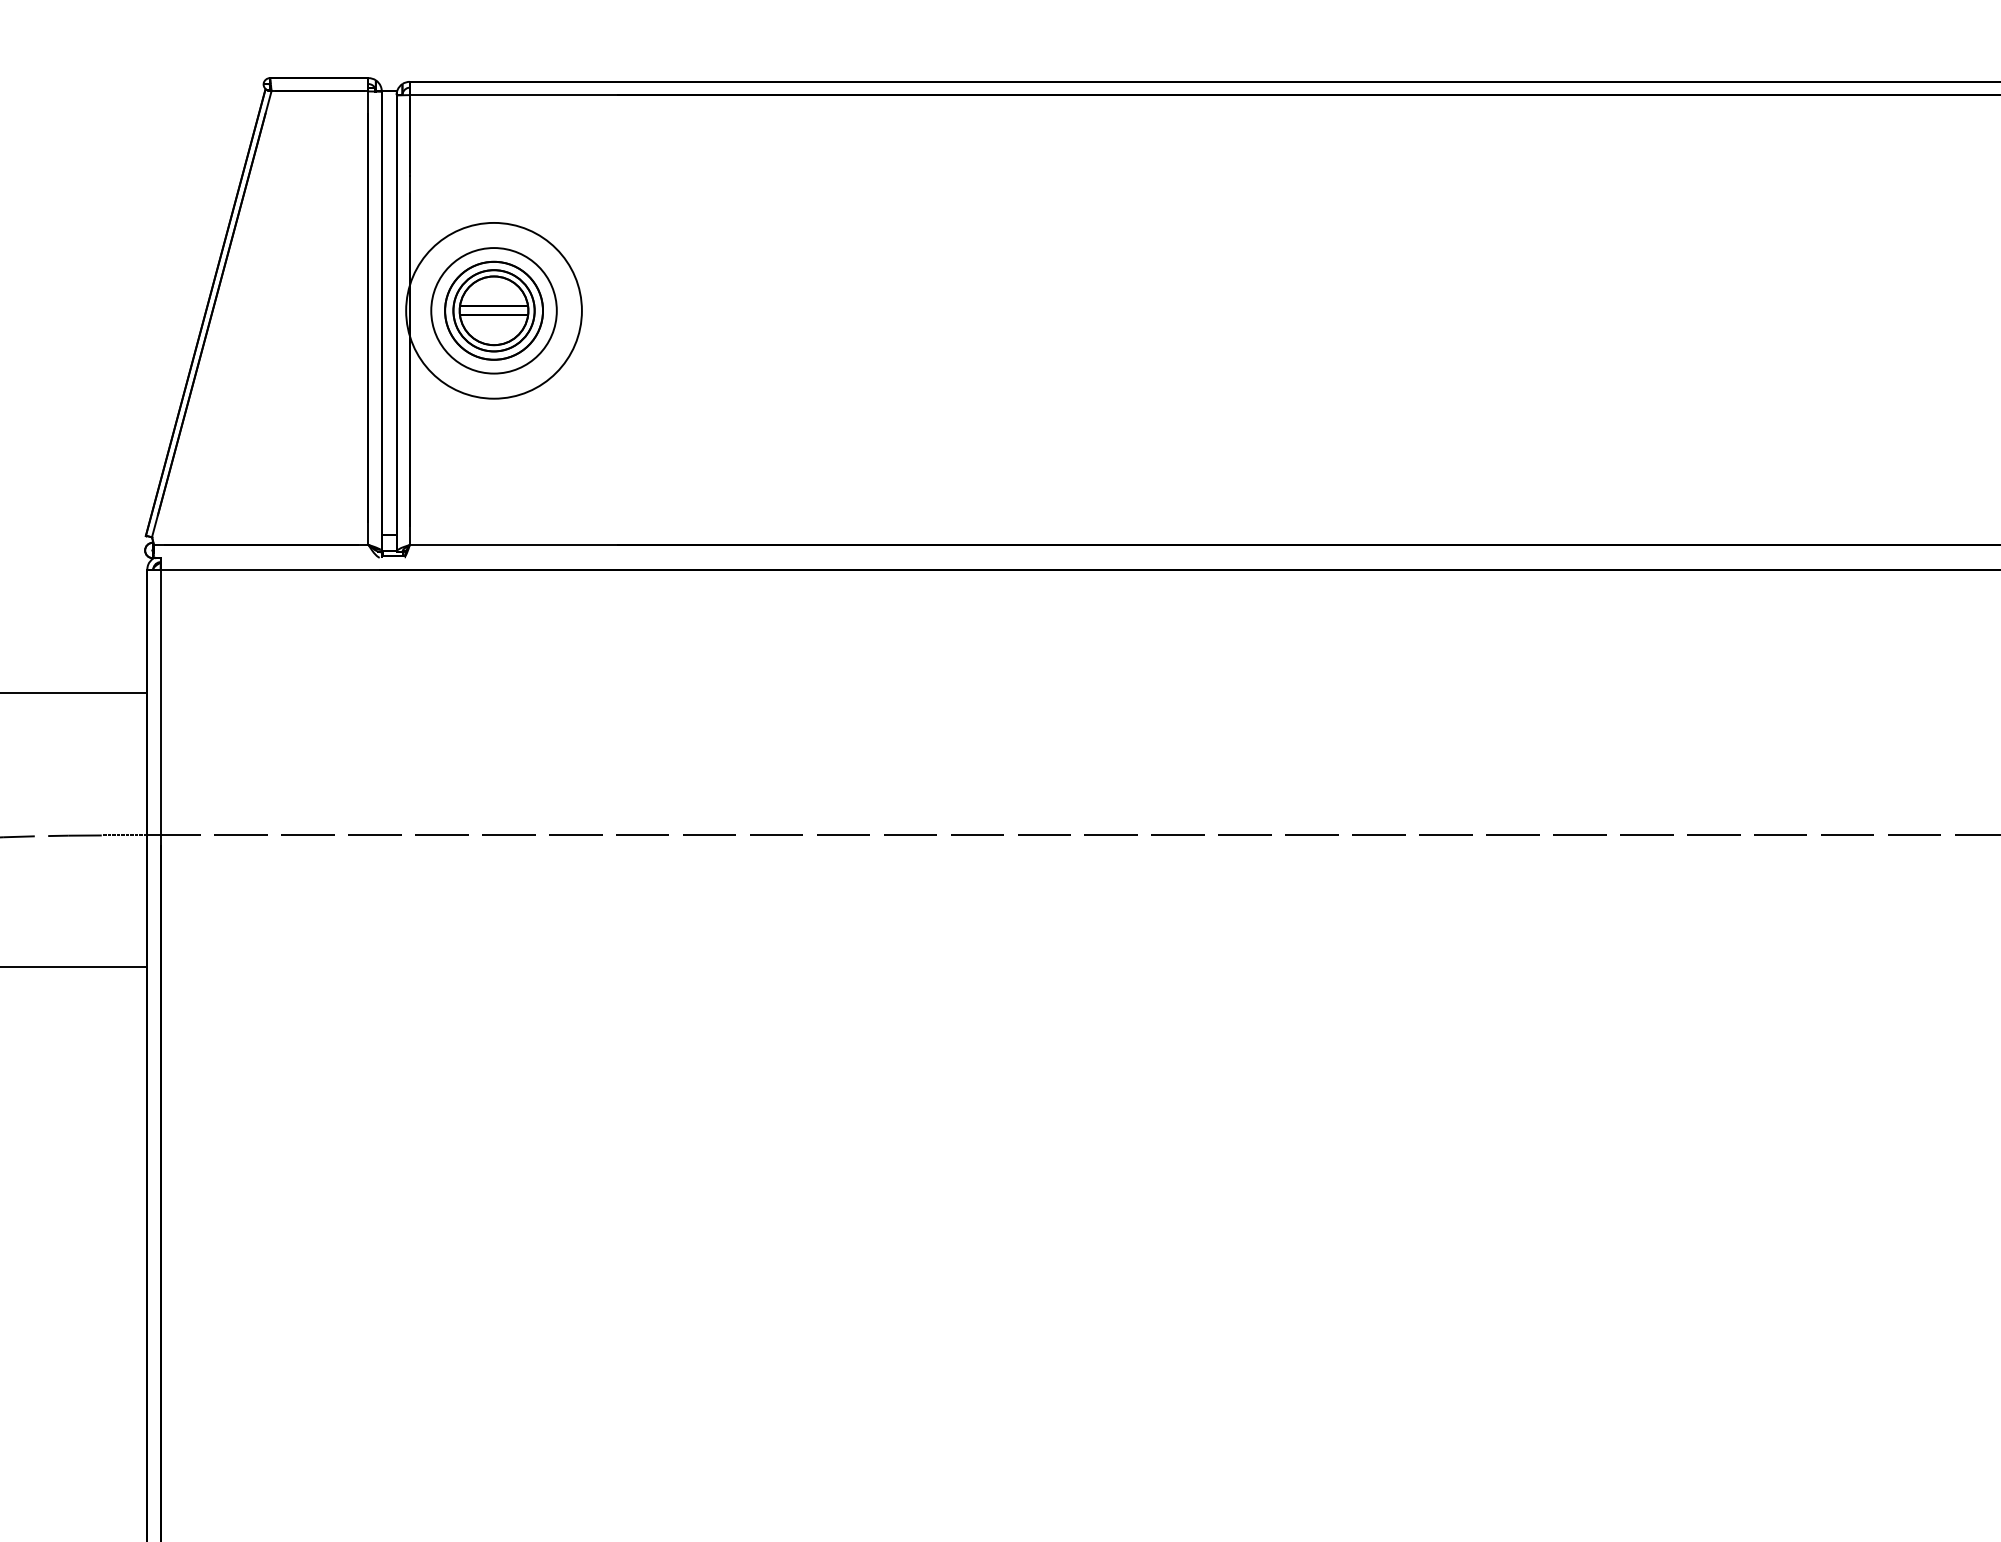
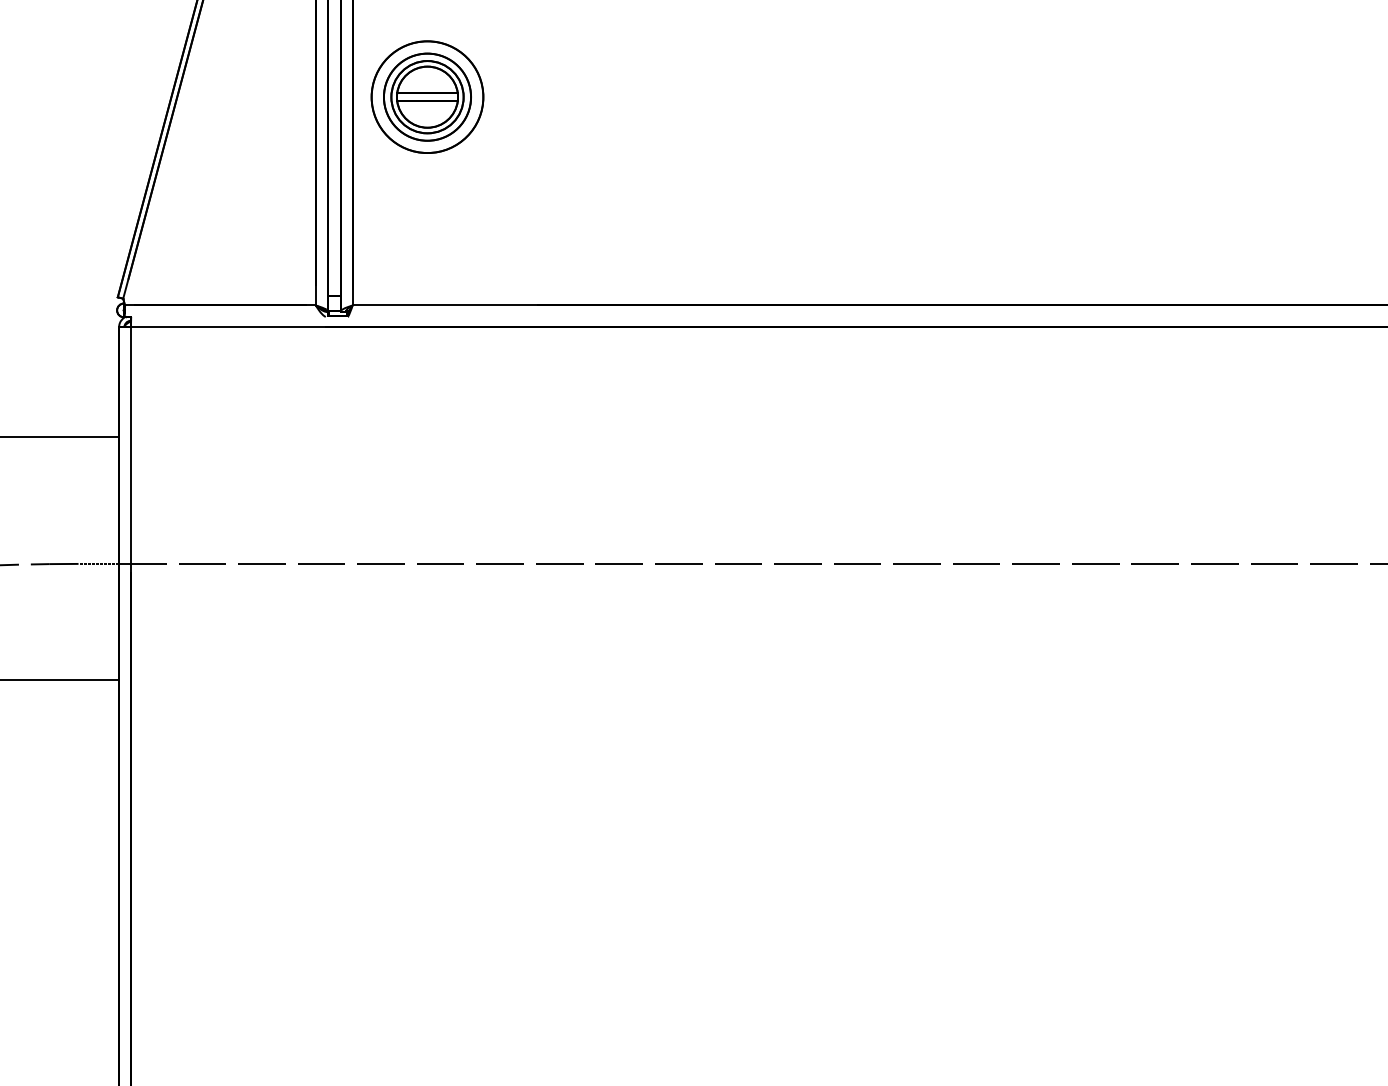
circle: (493, 310) -> (427, 96), size x0.71

